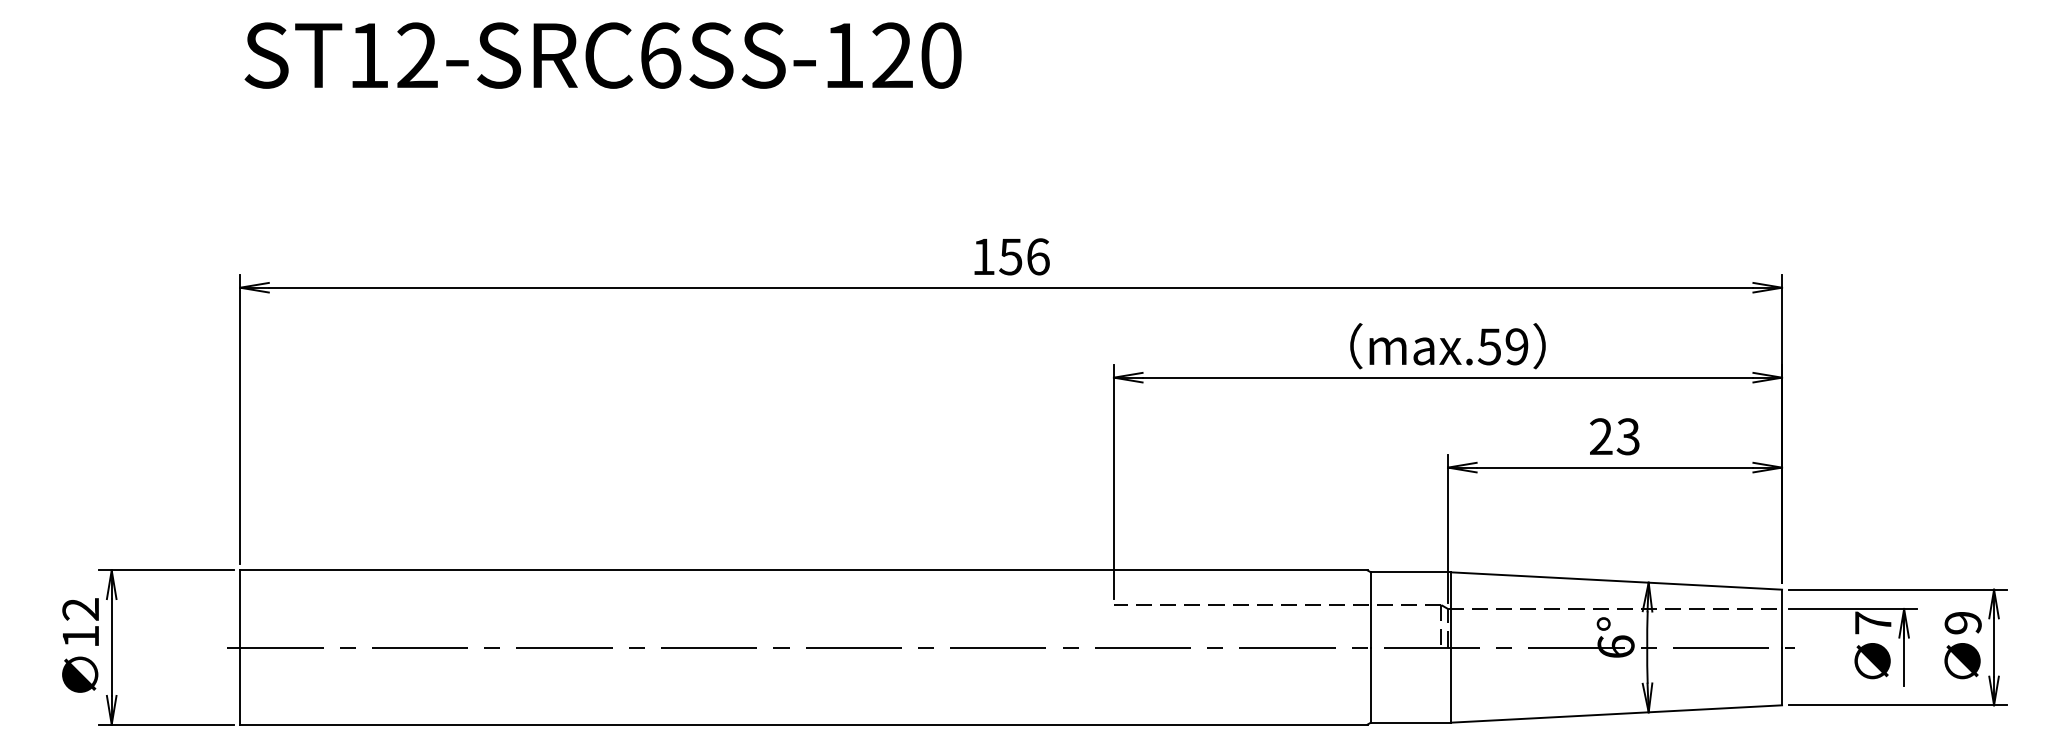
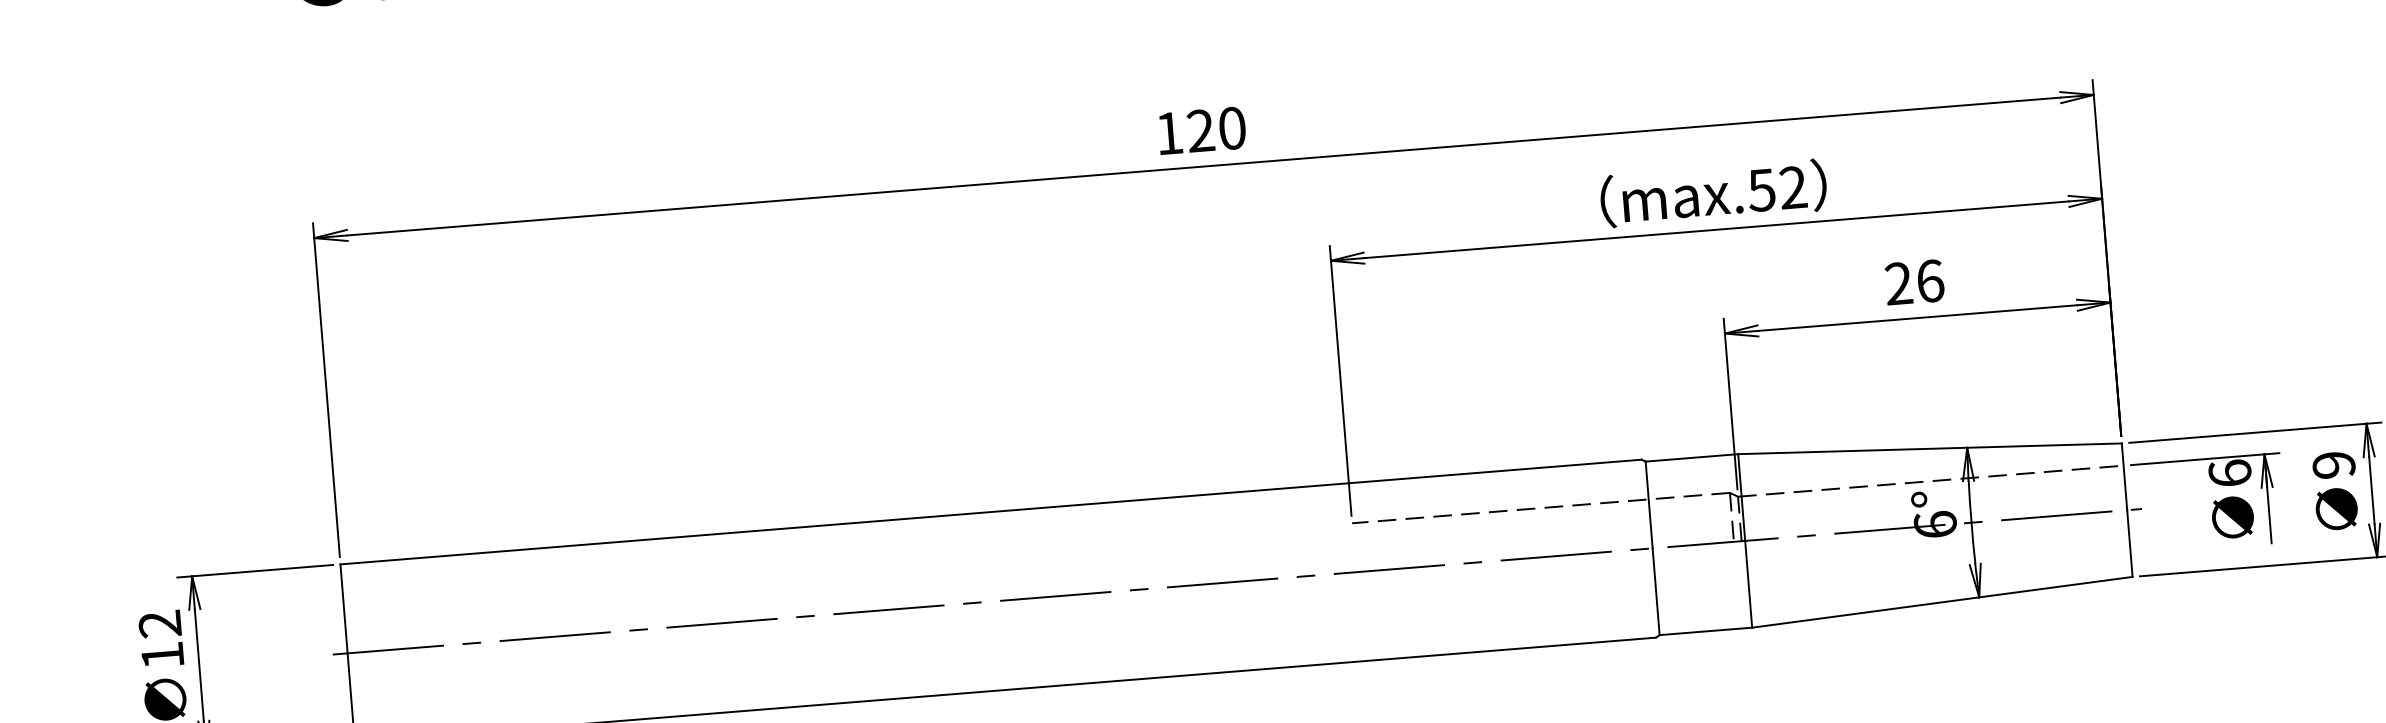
text: (1024, 256) -> (1216, 129), 156 -> 120
text: (1516, 346) -> (1792, 187), max.59 -> max.52
text: (1628, 436) -> (1930, 280), 23 -> 26
text: (1872, 622) -> (2229, 472), 7 -> 6

